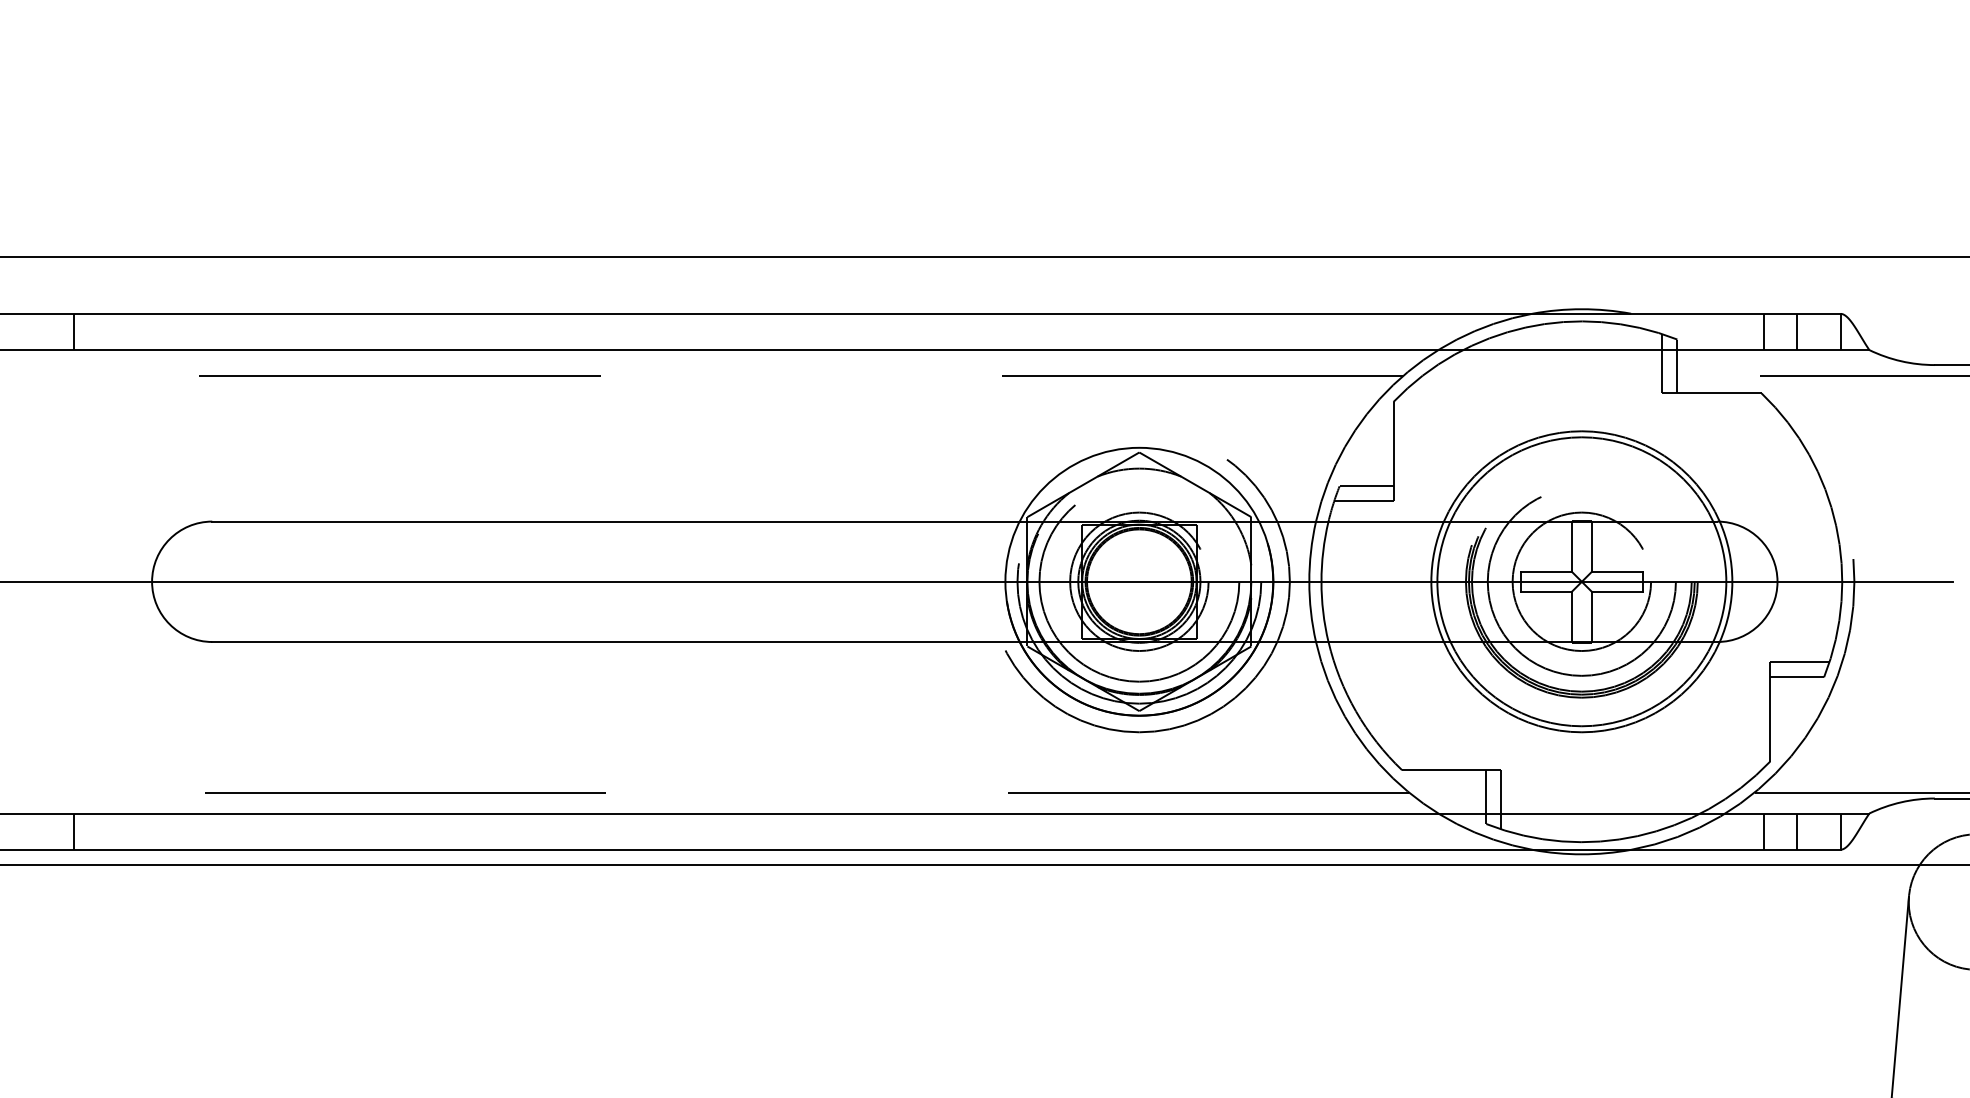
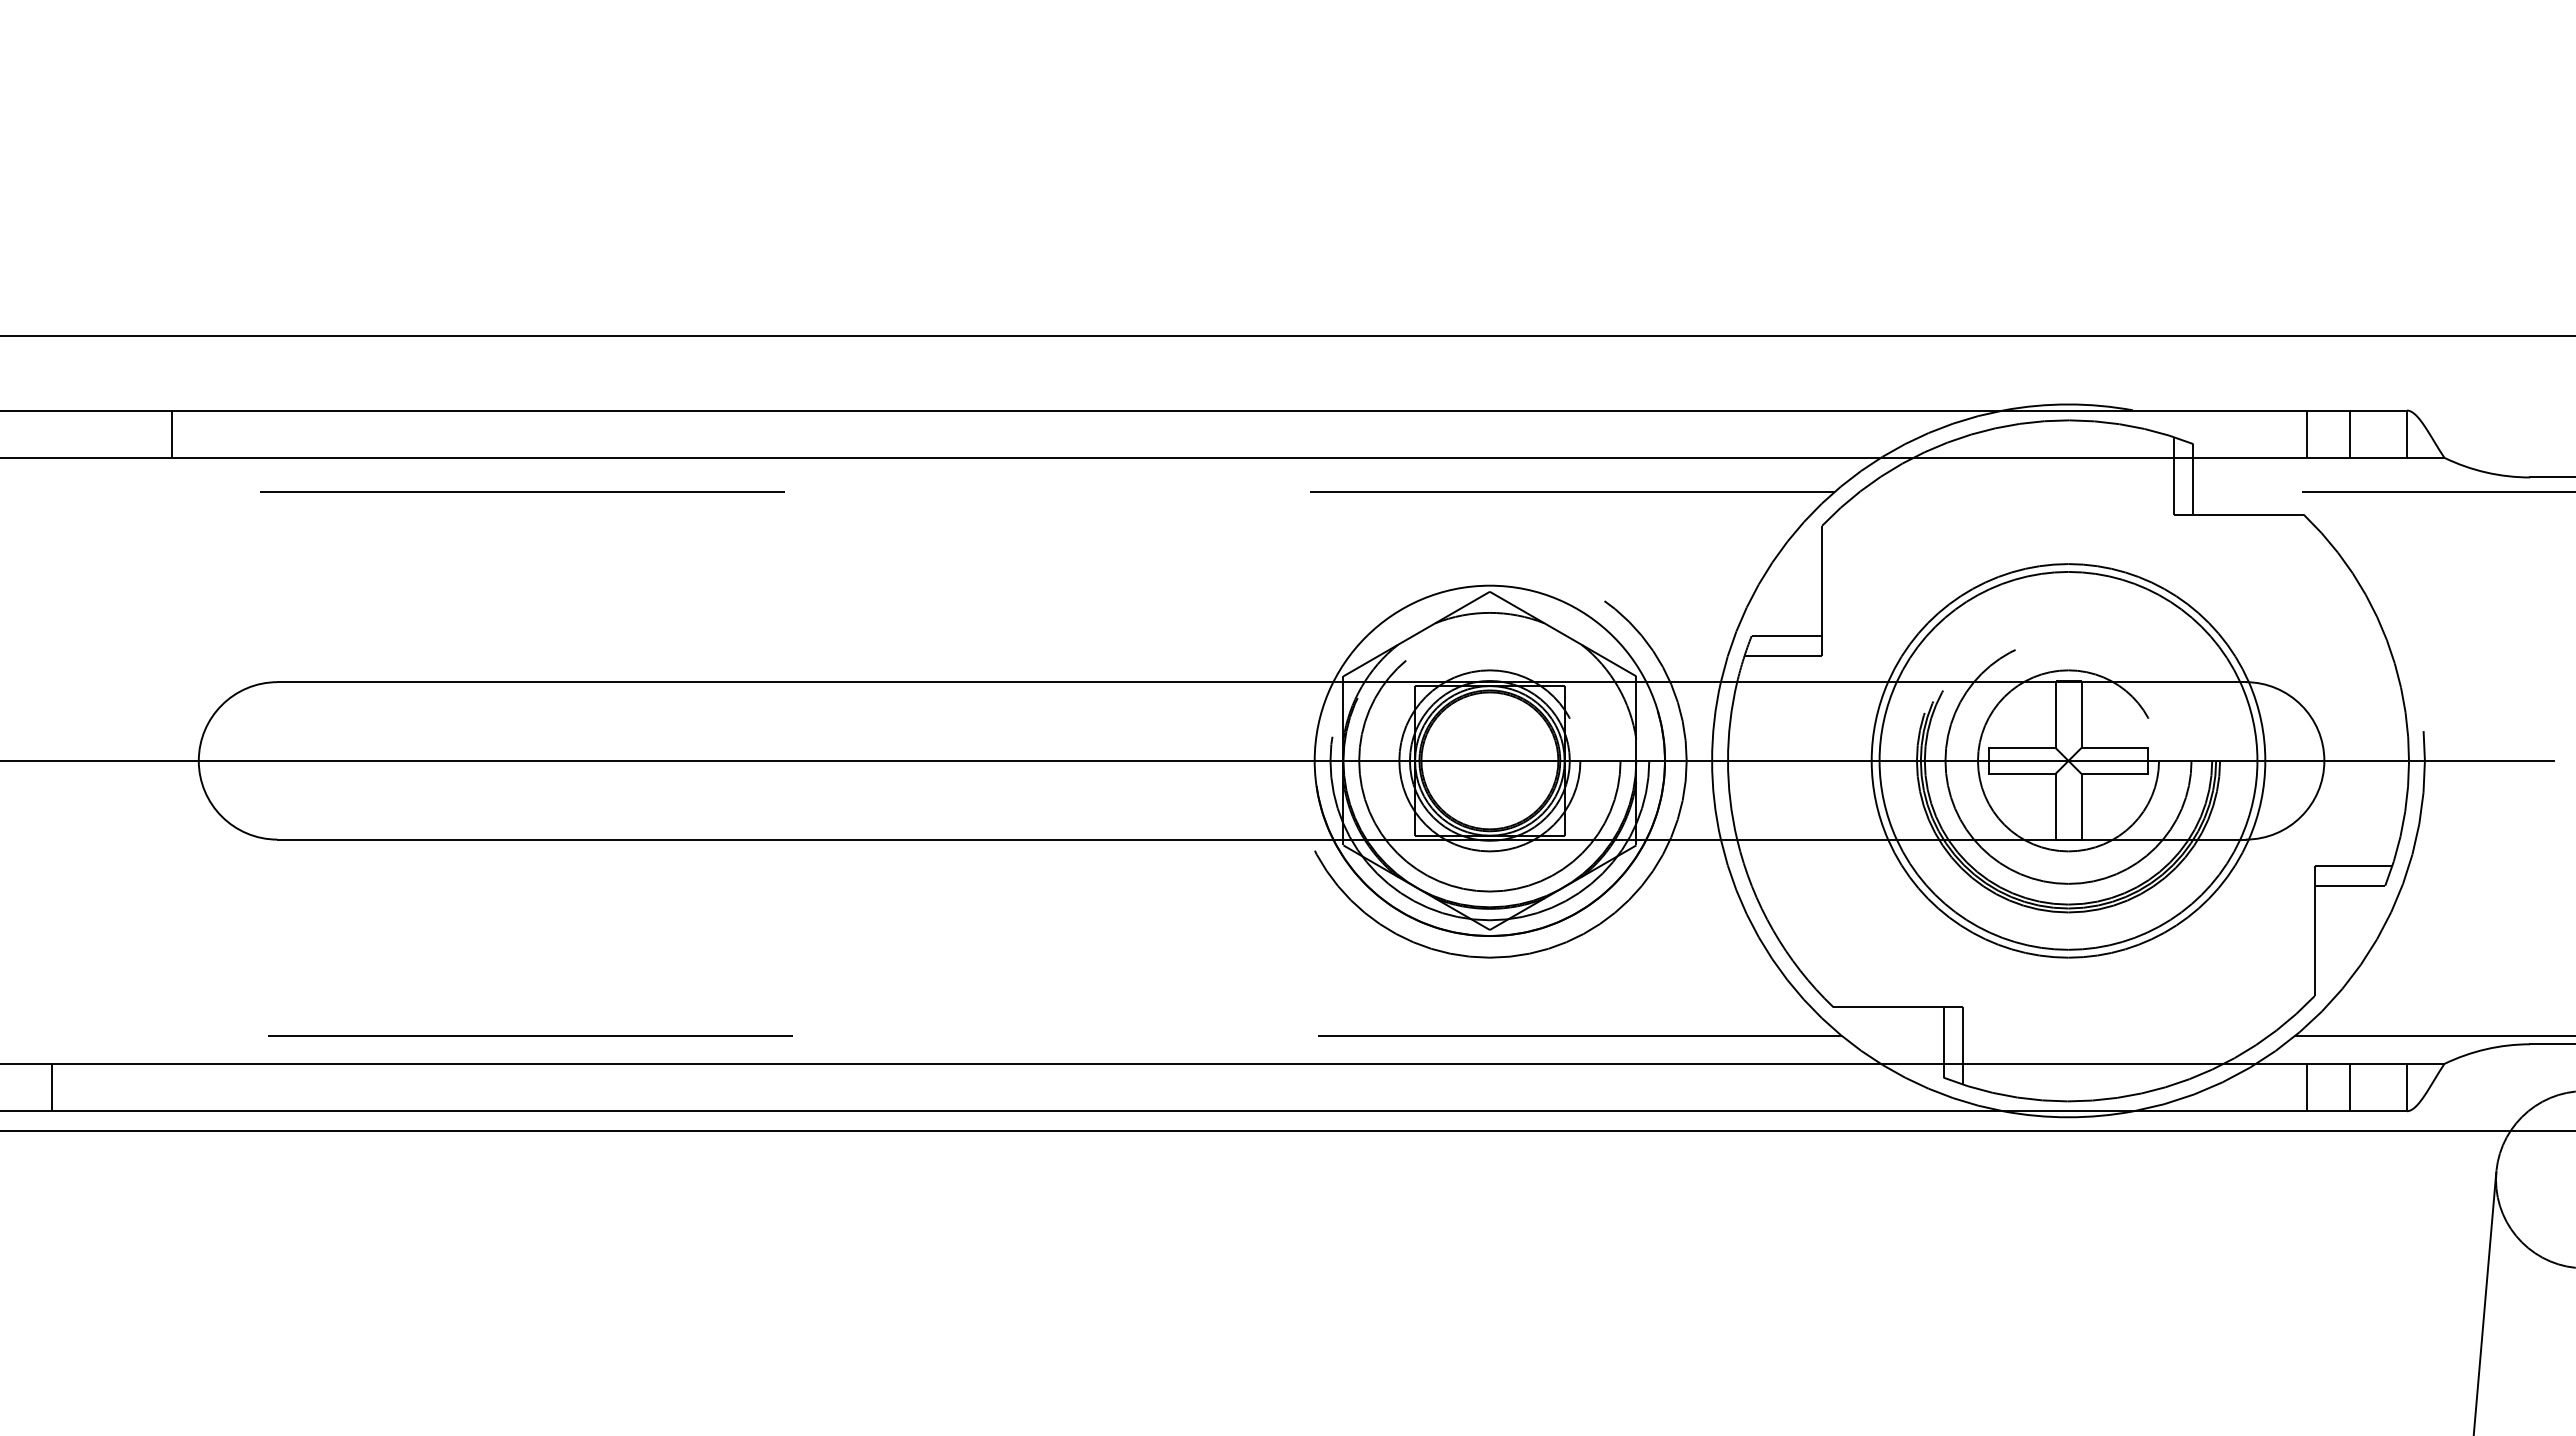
line: (73, 331) -> (172, 433), moved
line: (73, 831) -> (52, 1087), moved

